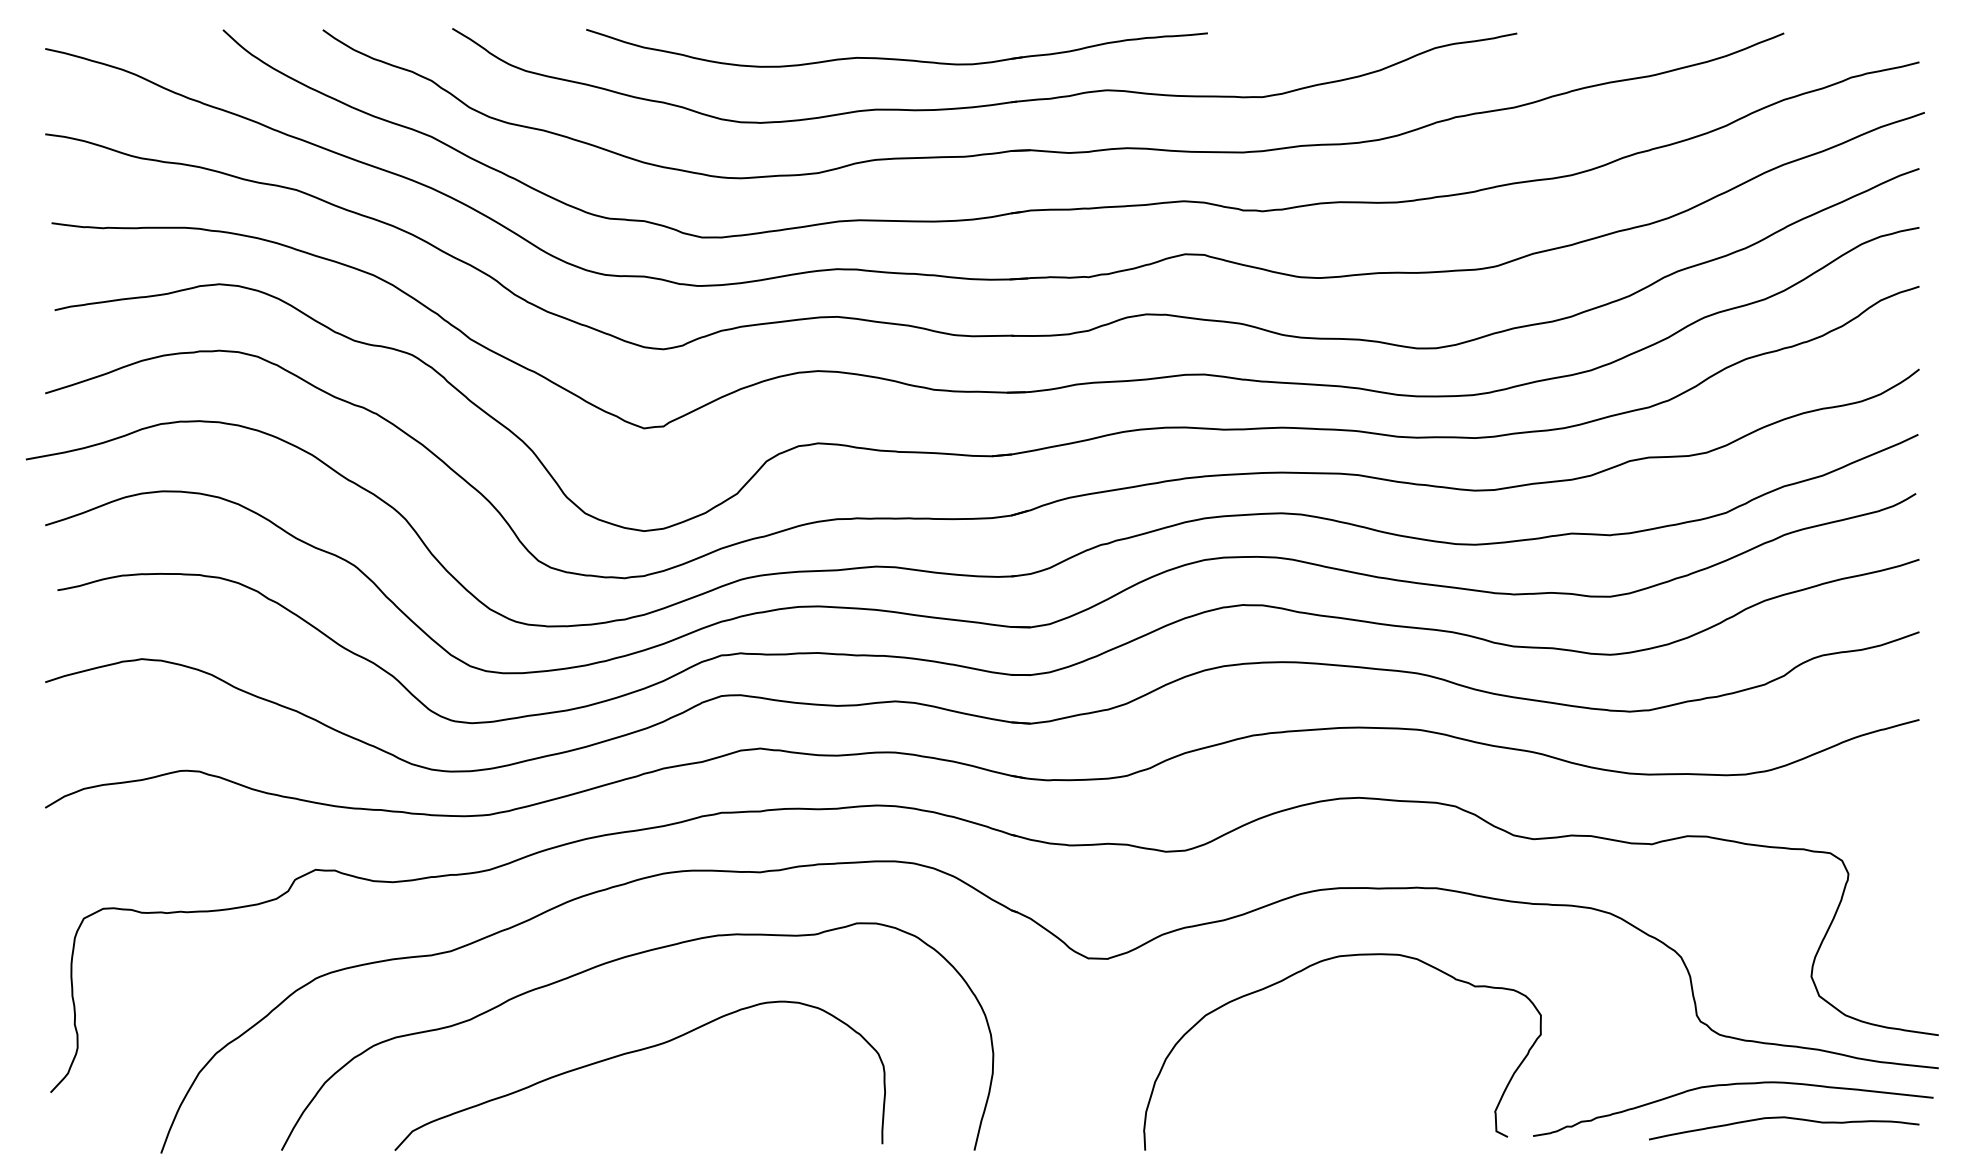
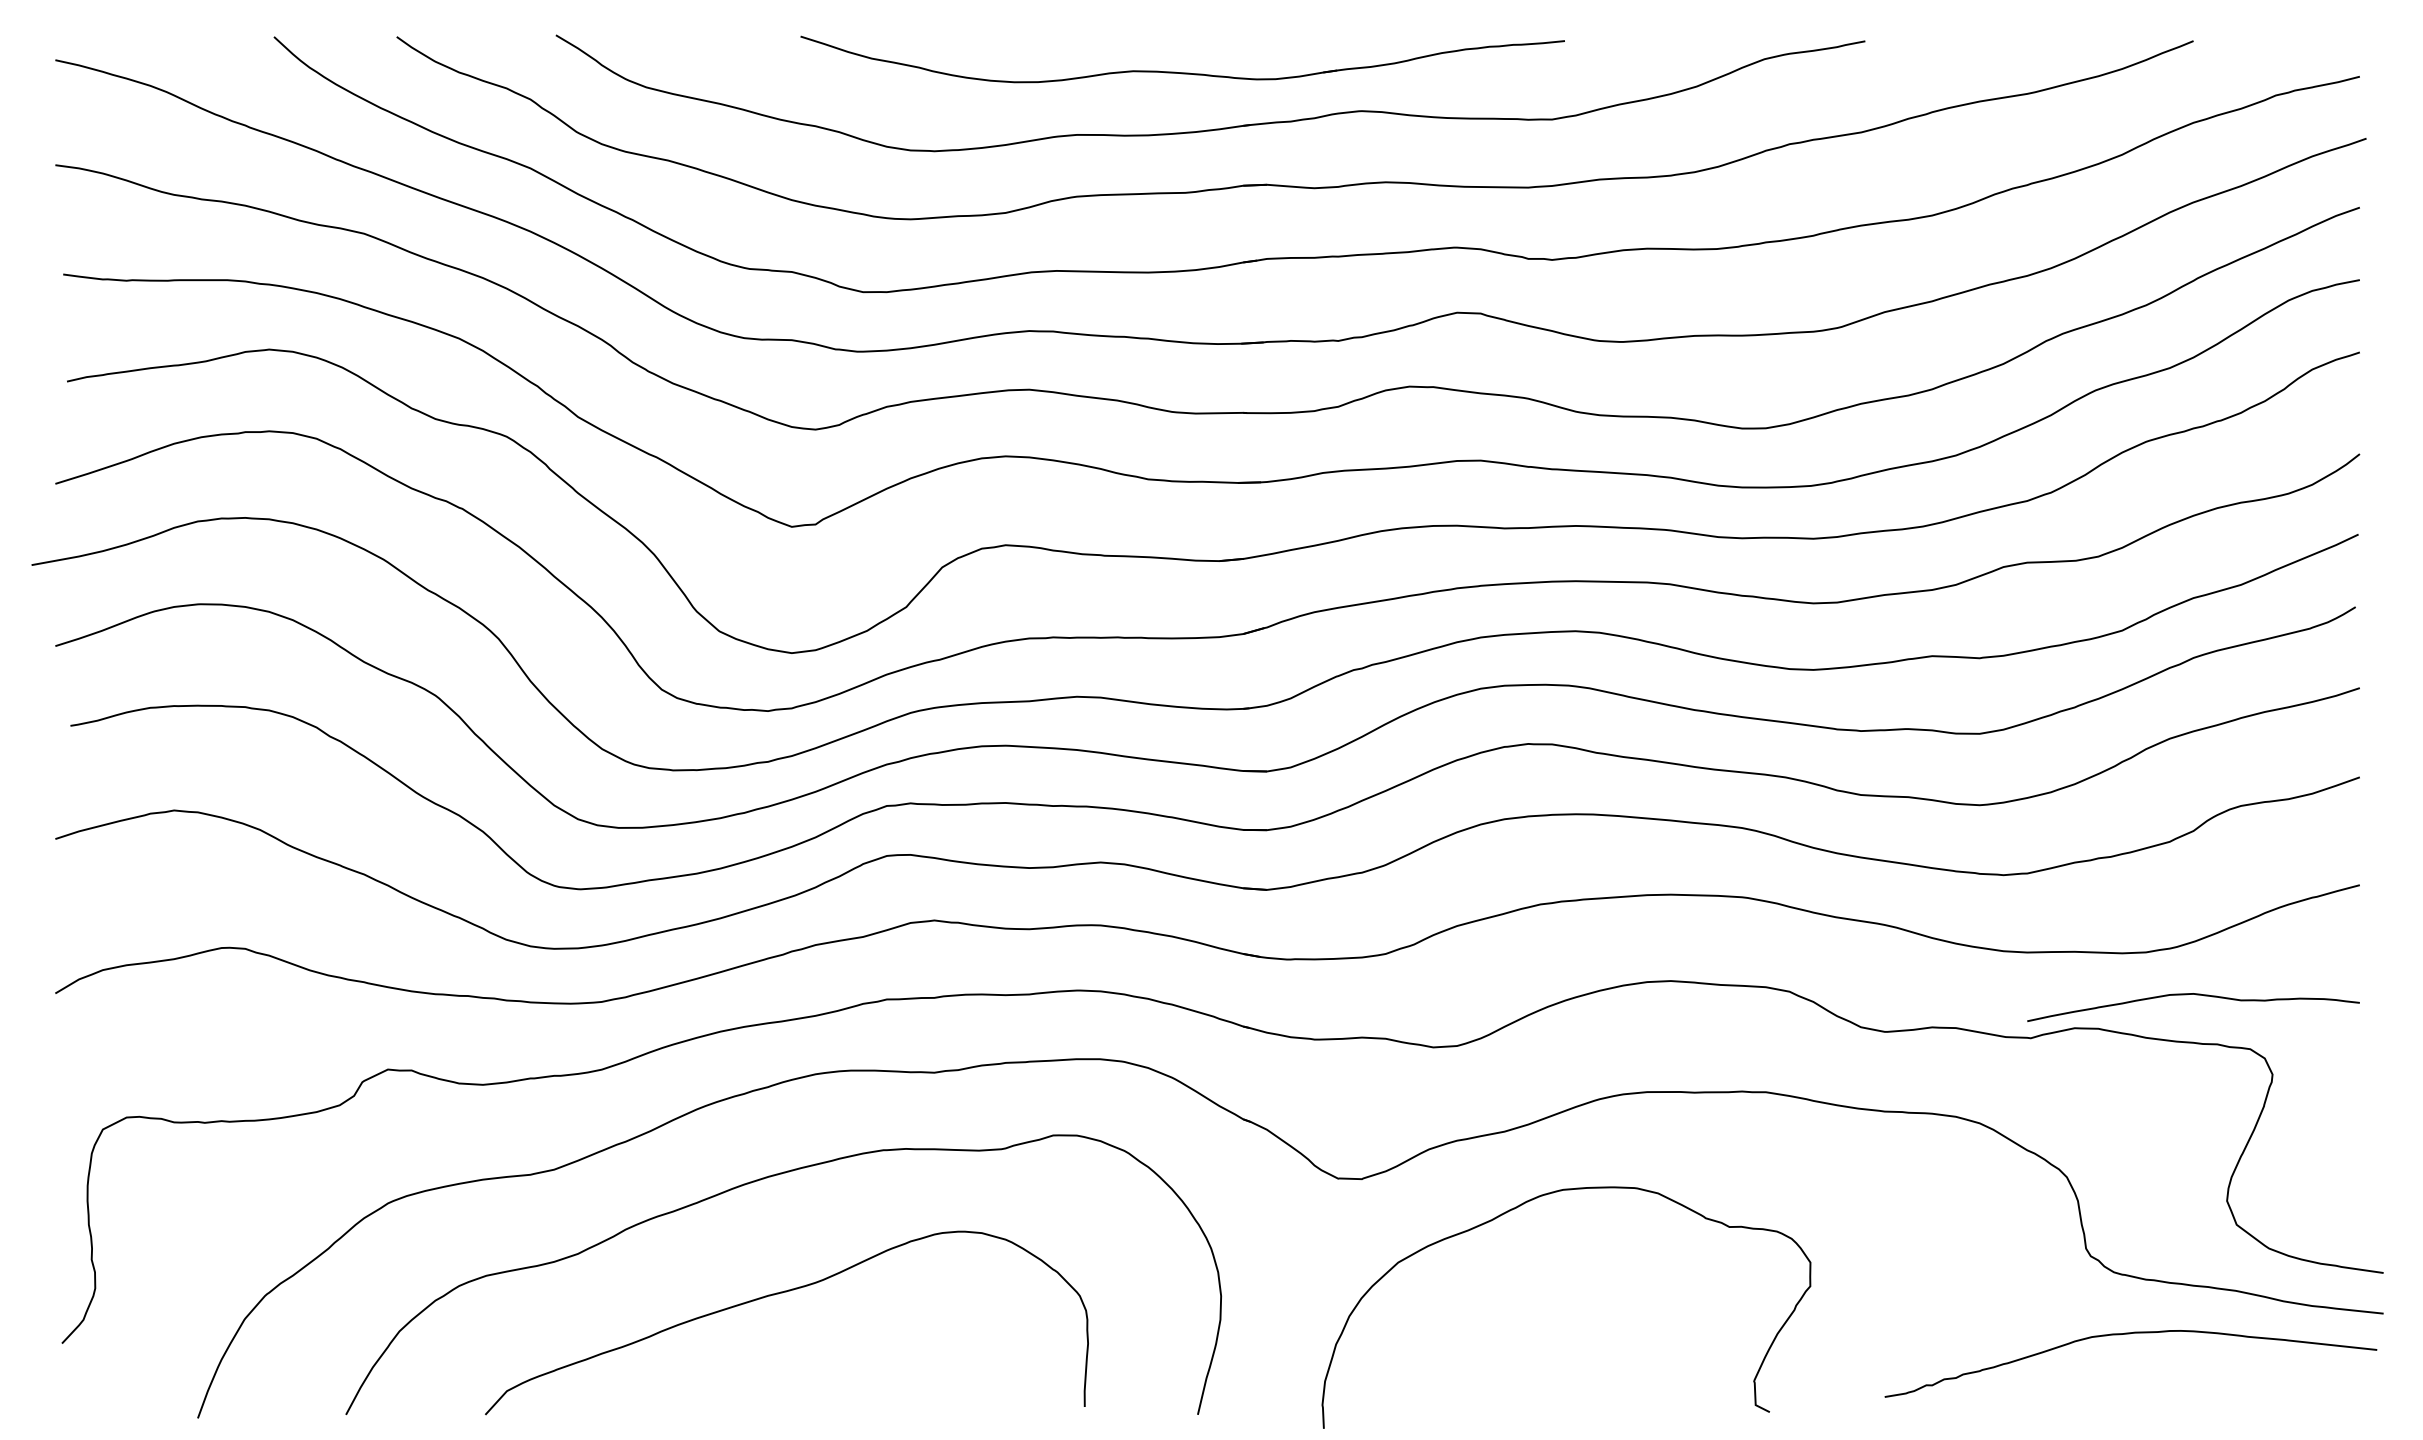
part: (896, 58) -> (1182, 72), moved
curve: (1301, 971) -> (1516, 1208), moved
curve: (1786, 1118) -> (2196, 995), moved

